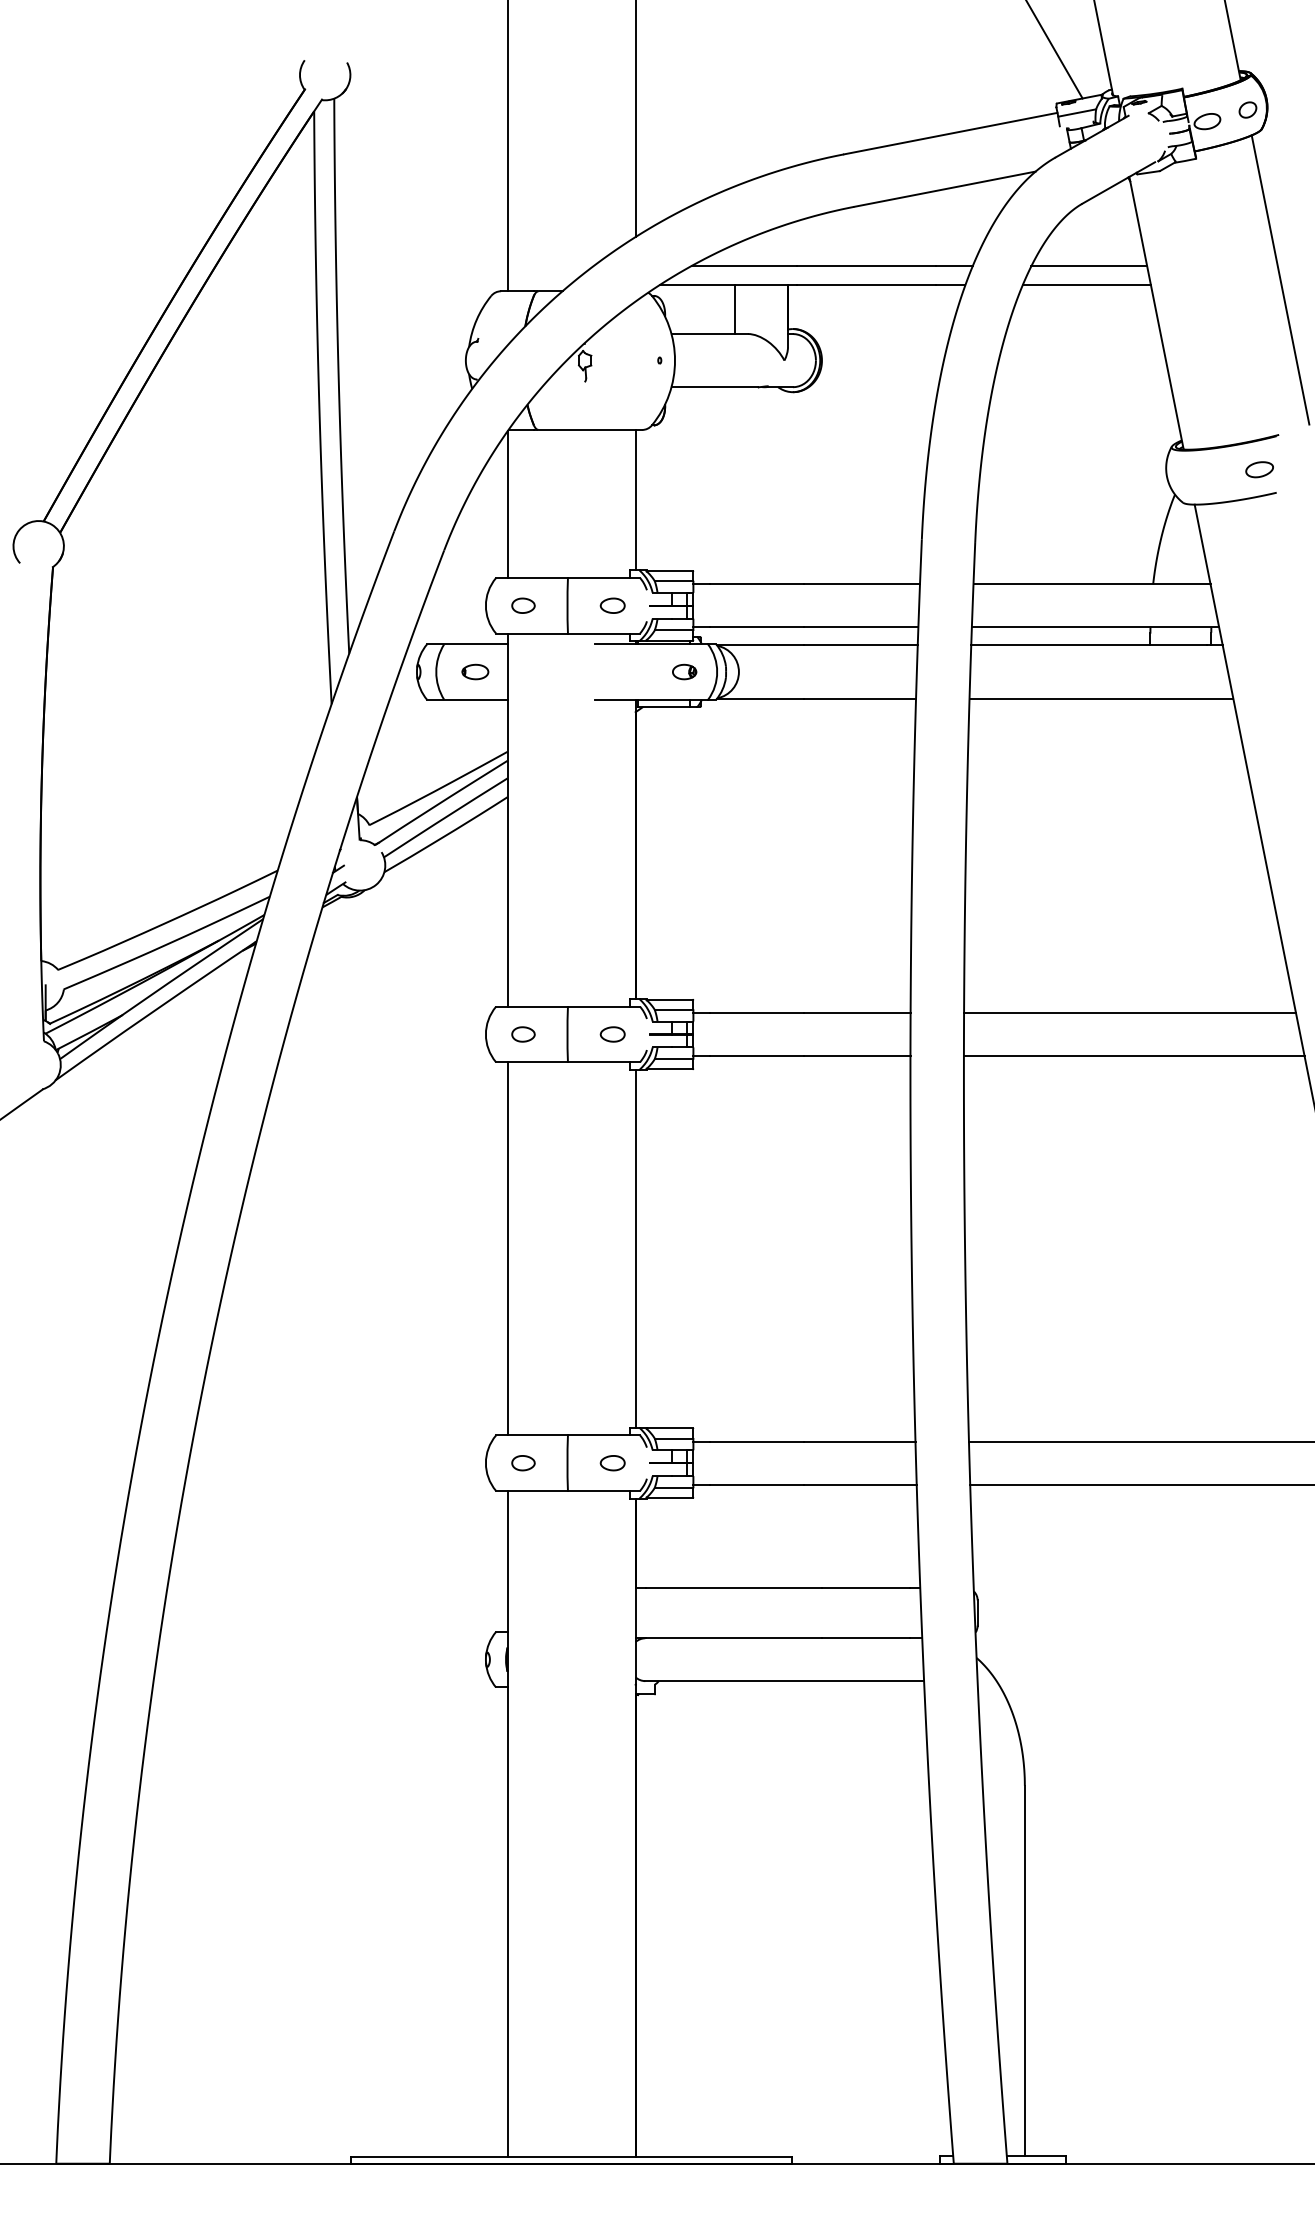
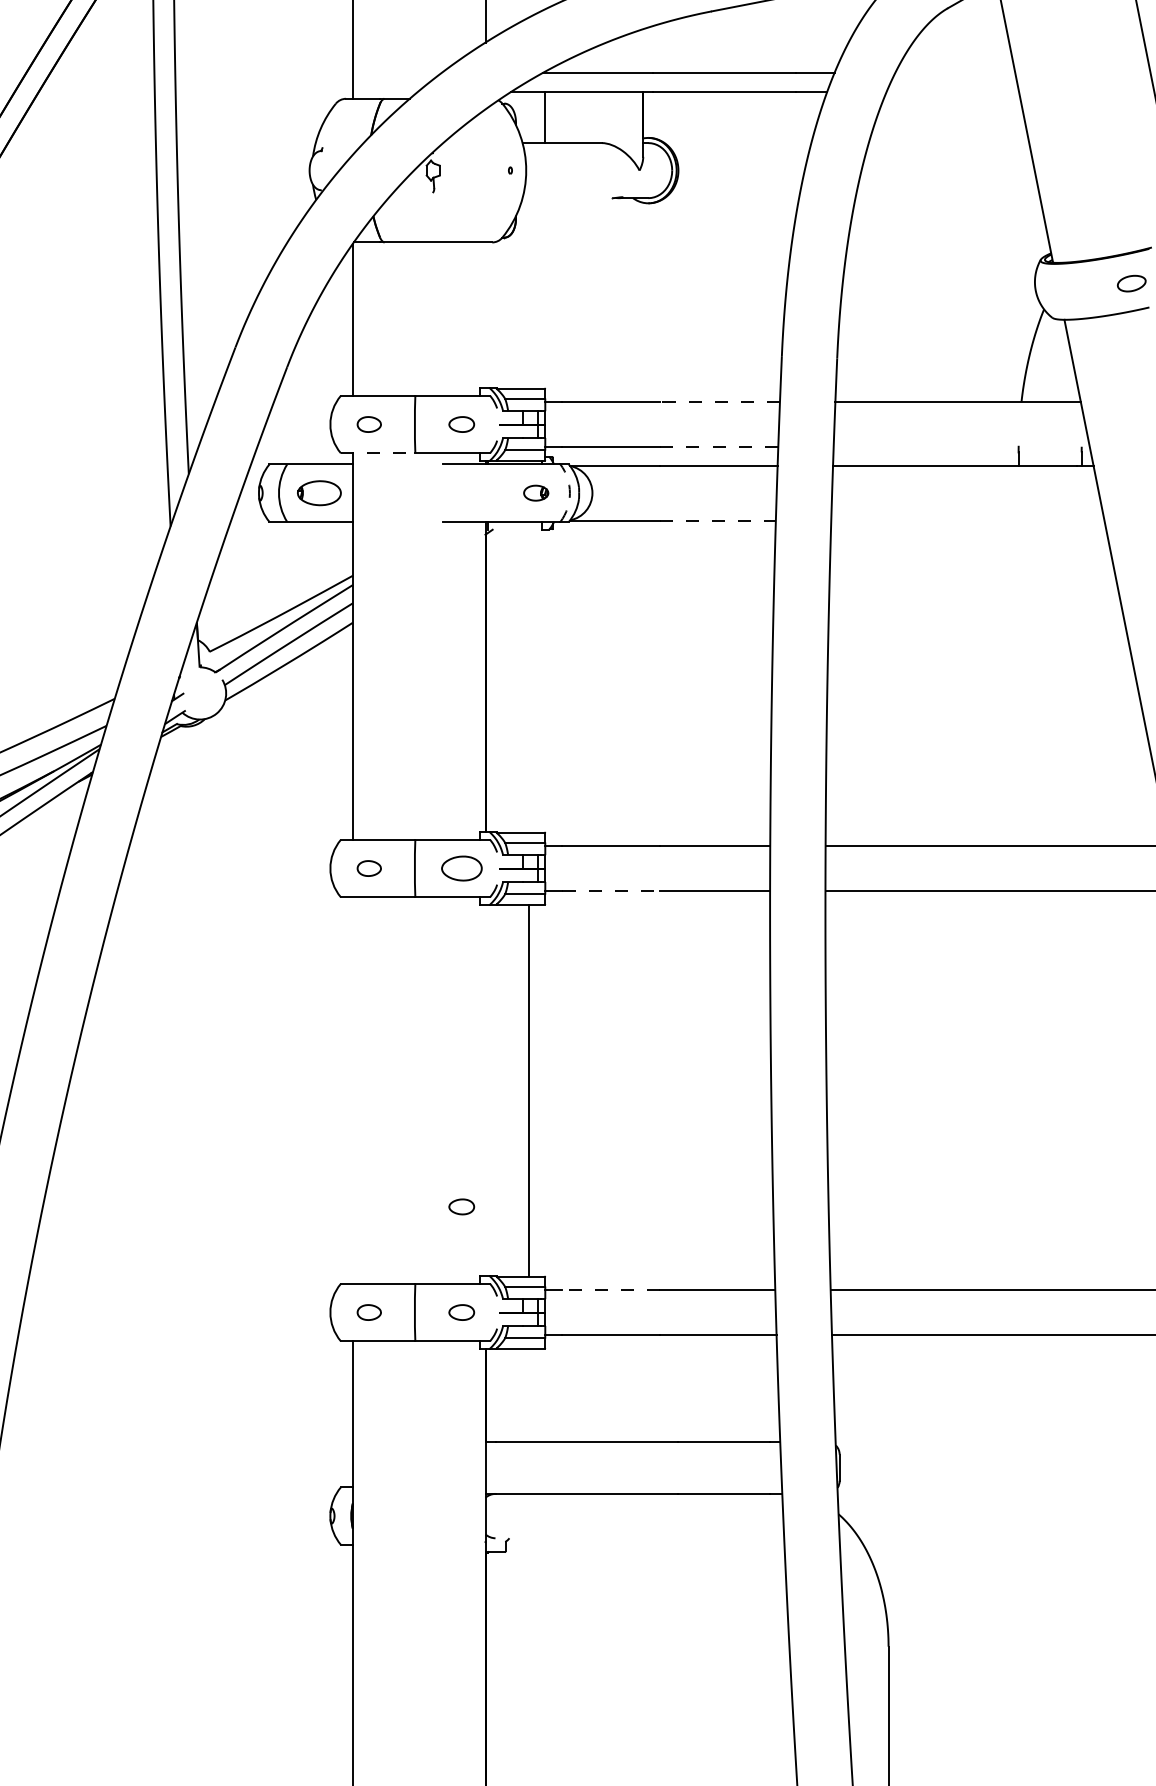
line: (1089, 266) -> (955, 73), removed
line: (1086, 284) -> (952, 91), removed
line: (734, 309) -> (544, 117), moved
line: (714, 387) -> (567, 198), removed
line: (635, 499) -> (485, 314), removed
line: (862, 584) -> (720, 402), solid -> dashed
line: (861, 627) -> (719, 447), solid -> dashed
line: (1095, 627) -> (961, 447), removed
line: (532, 633) -> (378, 453), solid -> dashed
part: (475, 671) -> (319, 492), size x1.6
arc: (717, 672) -> (570, 493), solid -> dashed
line: (860, 698) -> (718, 520), solid -> dashed
line: (1101, 698) -> (967, 520), removed
line: (664, 707) -> (515, 529), removed
part: (612, 1034) -> (461, 868), size x1.6
line: (757, 1055) -> (611, 890), solid -> dashed
line: (507, 1248) -> (352, 1090), removed
line: (635, 1248) -> (528, 1090), moved
part: (612, 1361) -> (461, 1207), added
line: (756, 1441) -> (610, 1290), solid -> dashed
line: (784, 1681) -> (639, 1538), removed

